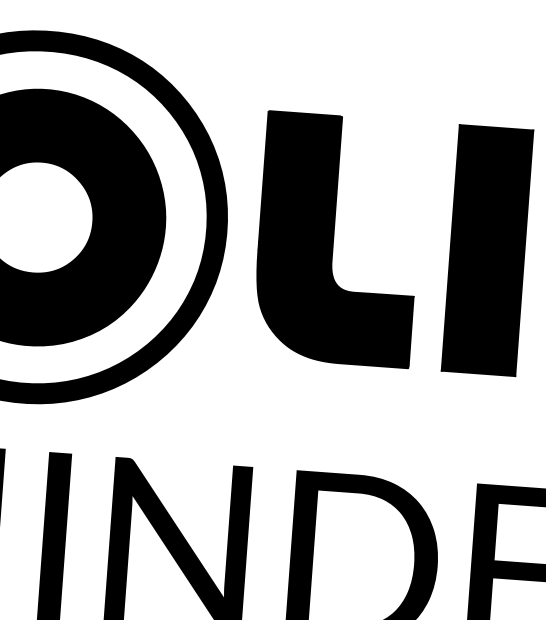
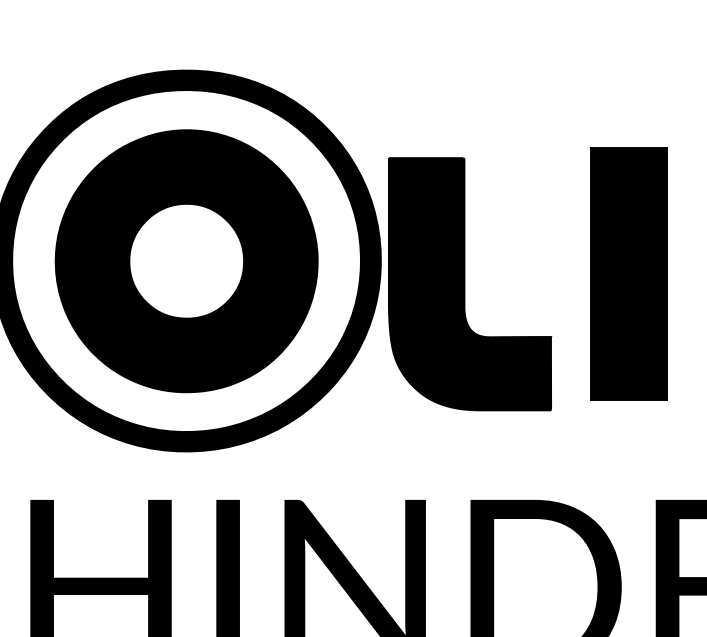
part: (339, 239) -> (470, 284), moved
part: (487, 249) -> (628, 273), moved

